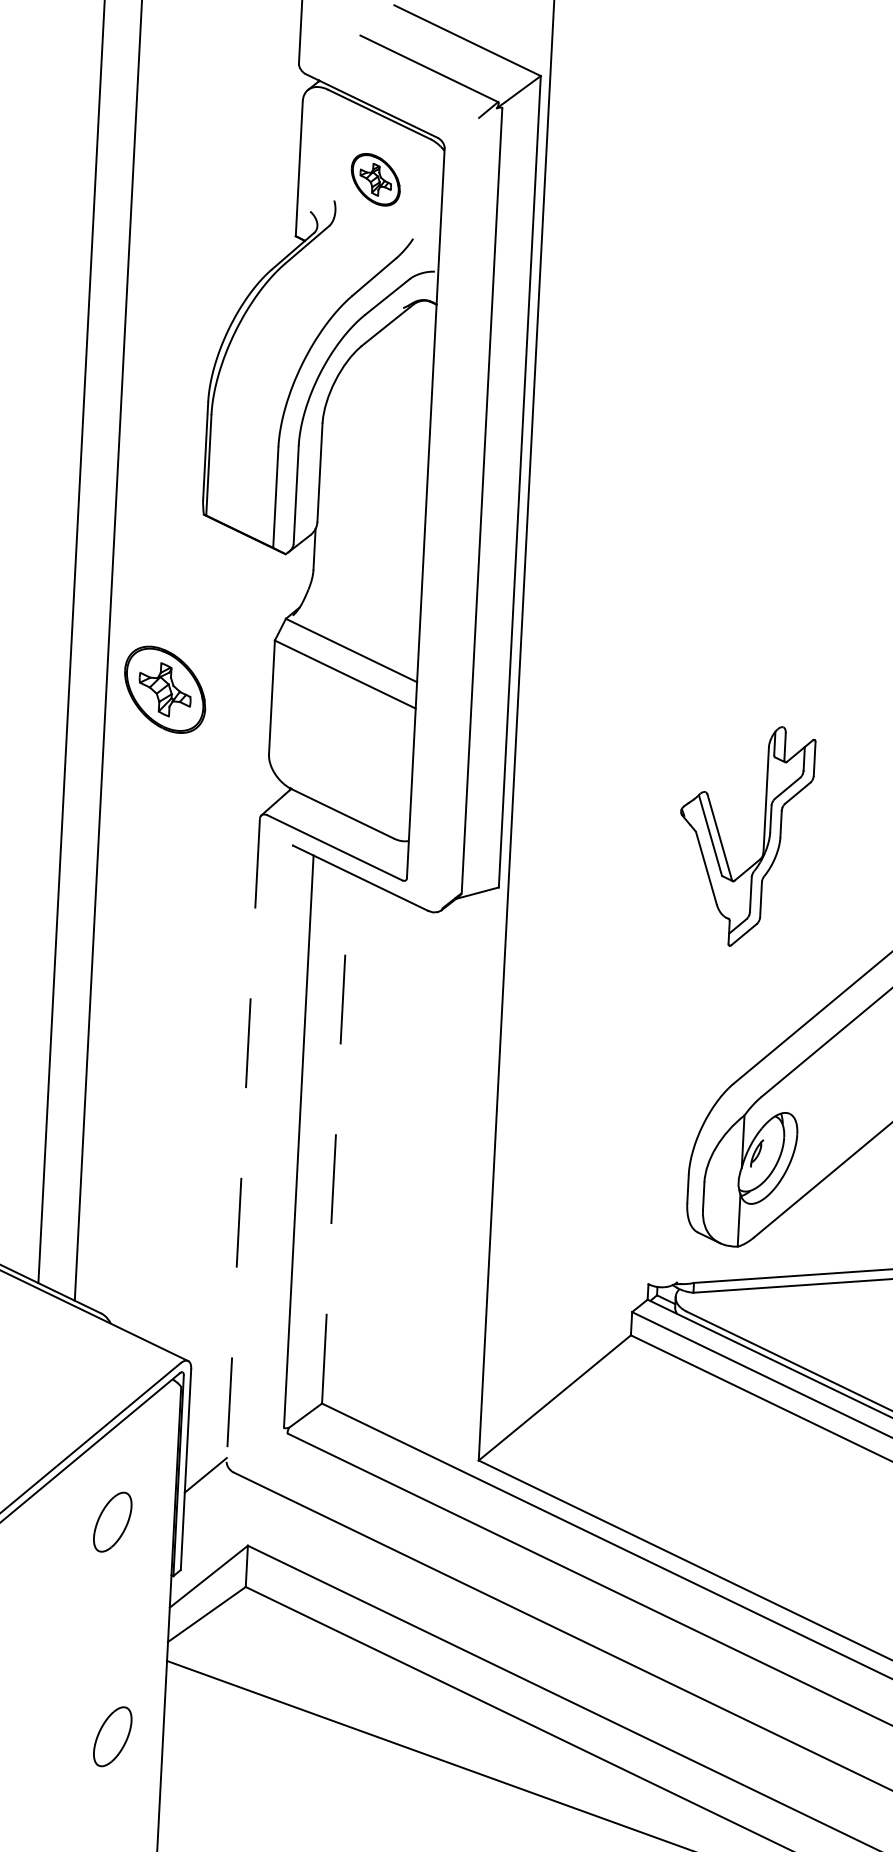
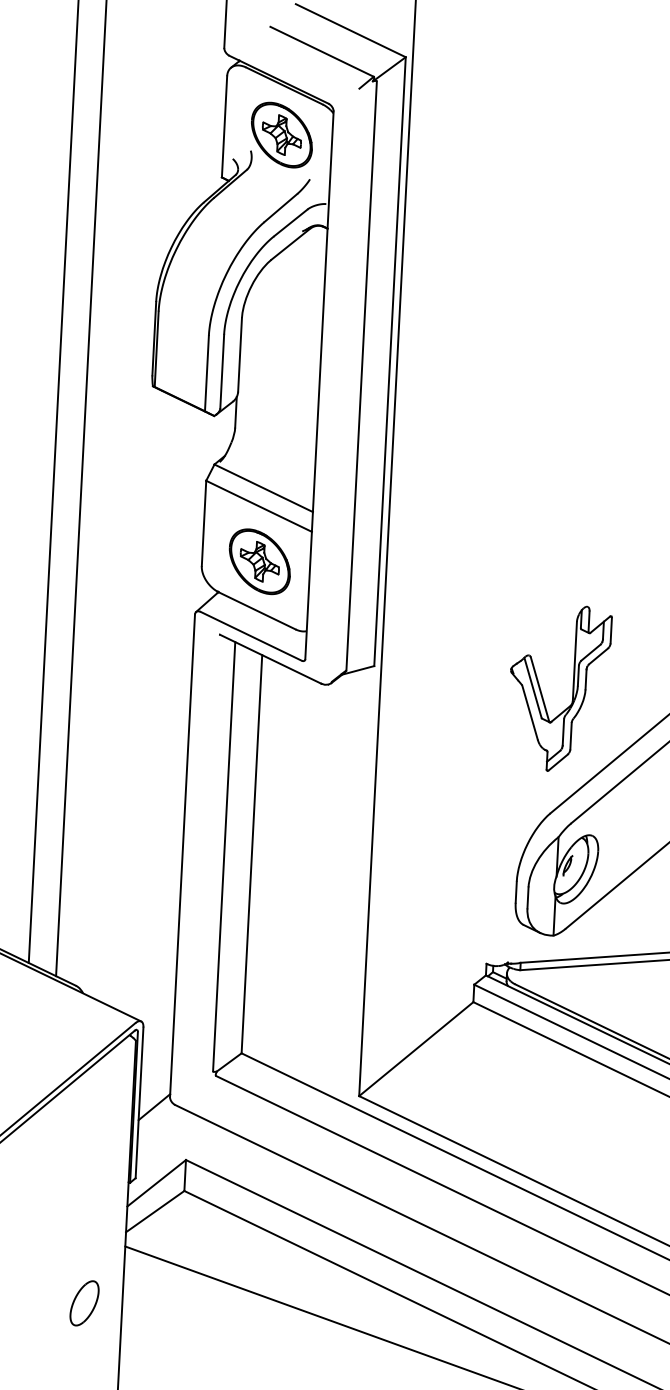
part: (375, 179) -> (281, 134), size x1.67
part: (164, 689) -> (259, 561), moved
part: (763, 836) -> (572, 688), moved
line: (335, 1137) -> (251, 853), dashed -> solid
line: (243, 1139) -> (182, 855), dashed -> solid
part: (112, 1522) -> (84, 1142), removed

